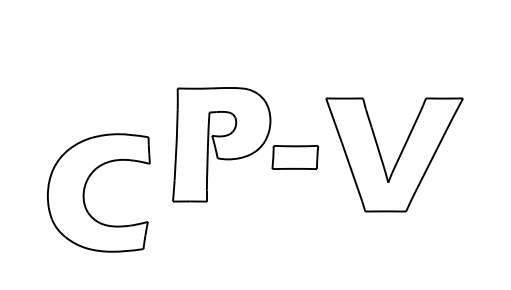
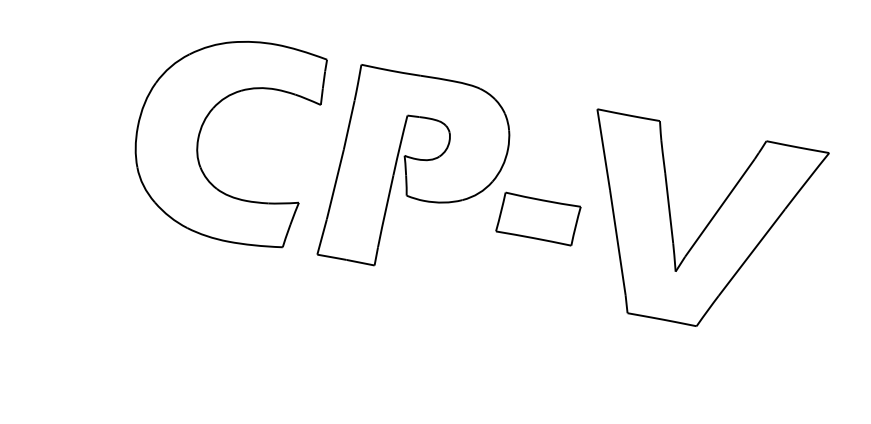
part: (394, 154) -> (695, 225), moved
part: (85, 189) -> (203, 127), moved

